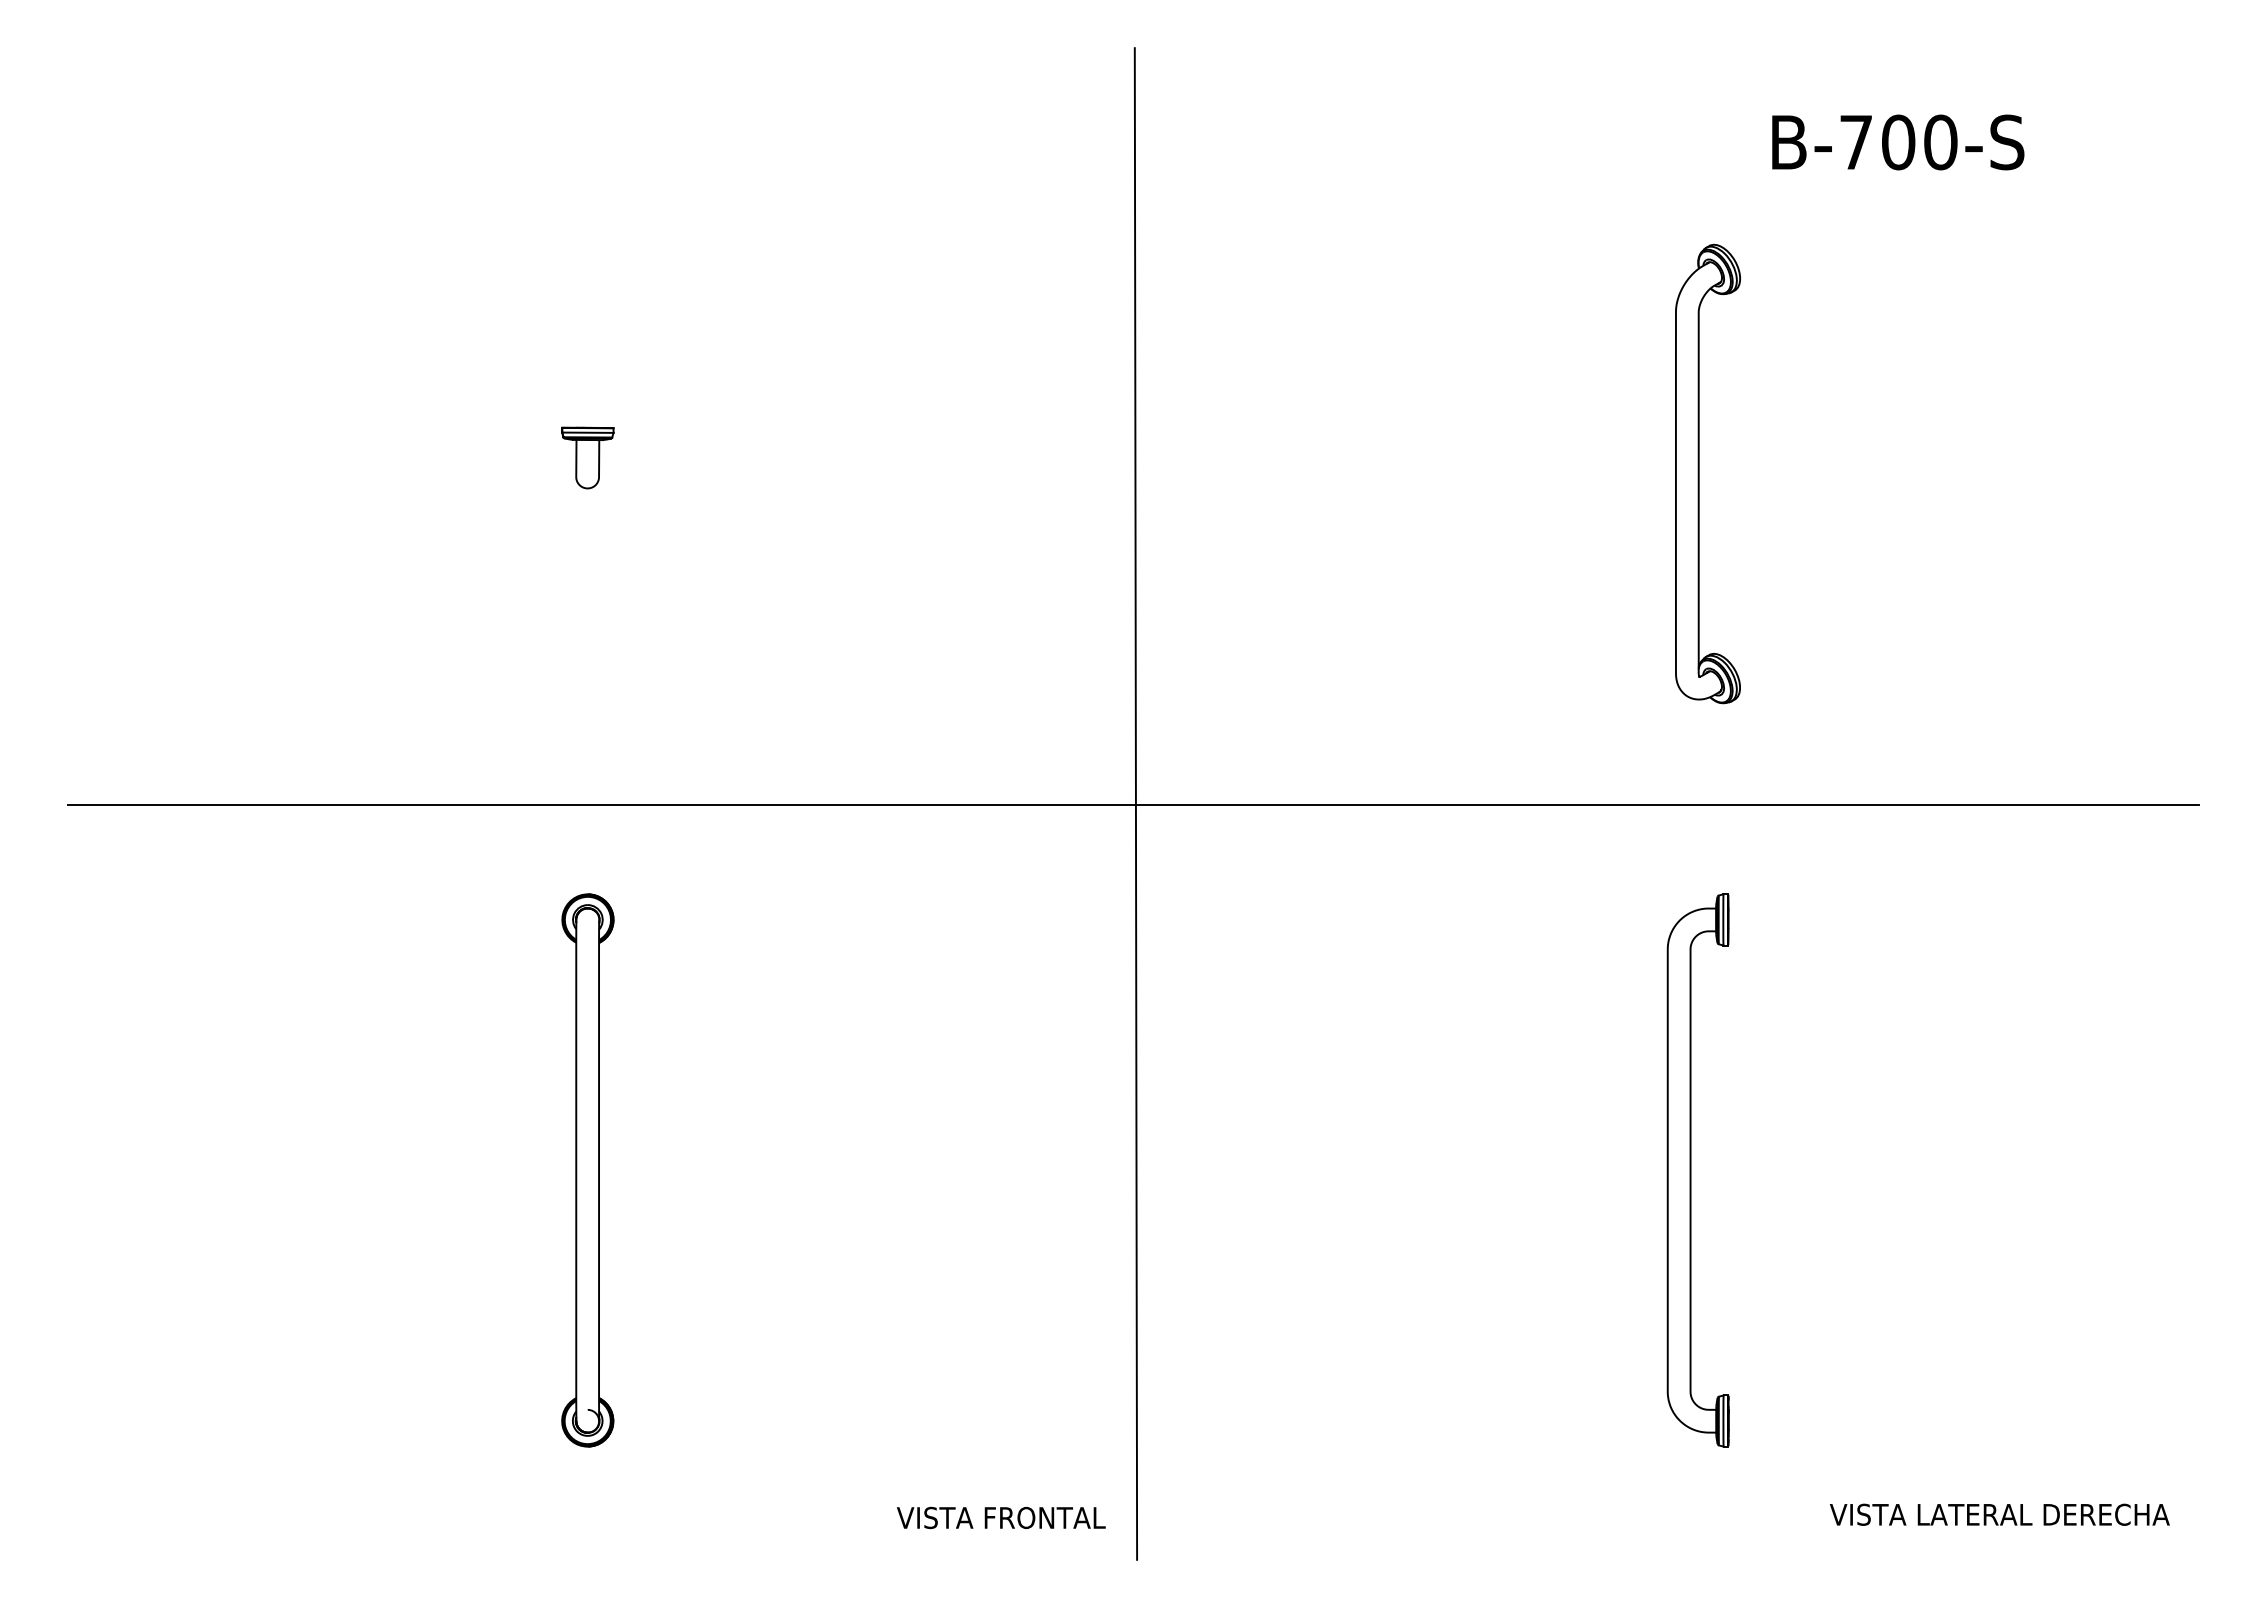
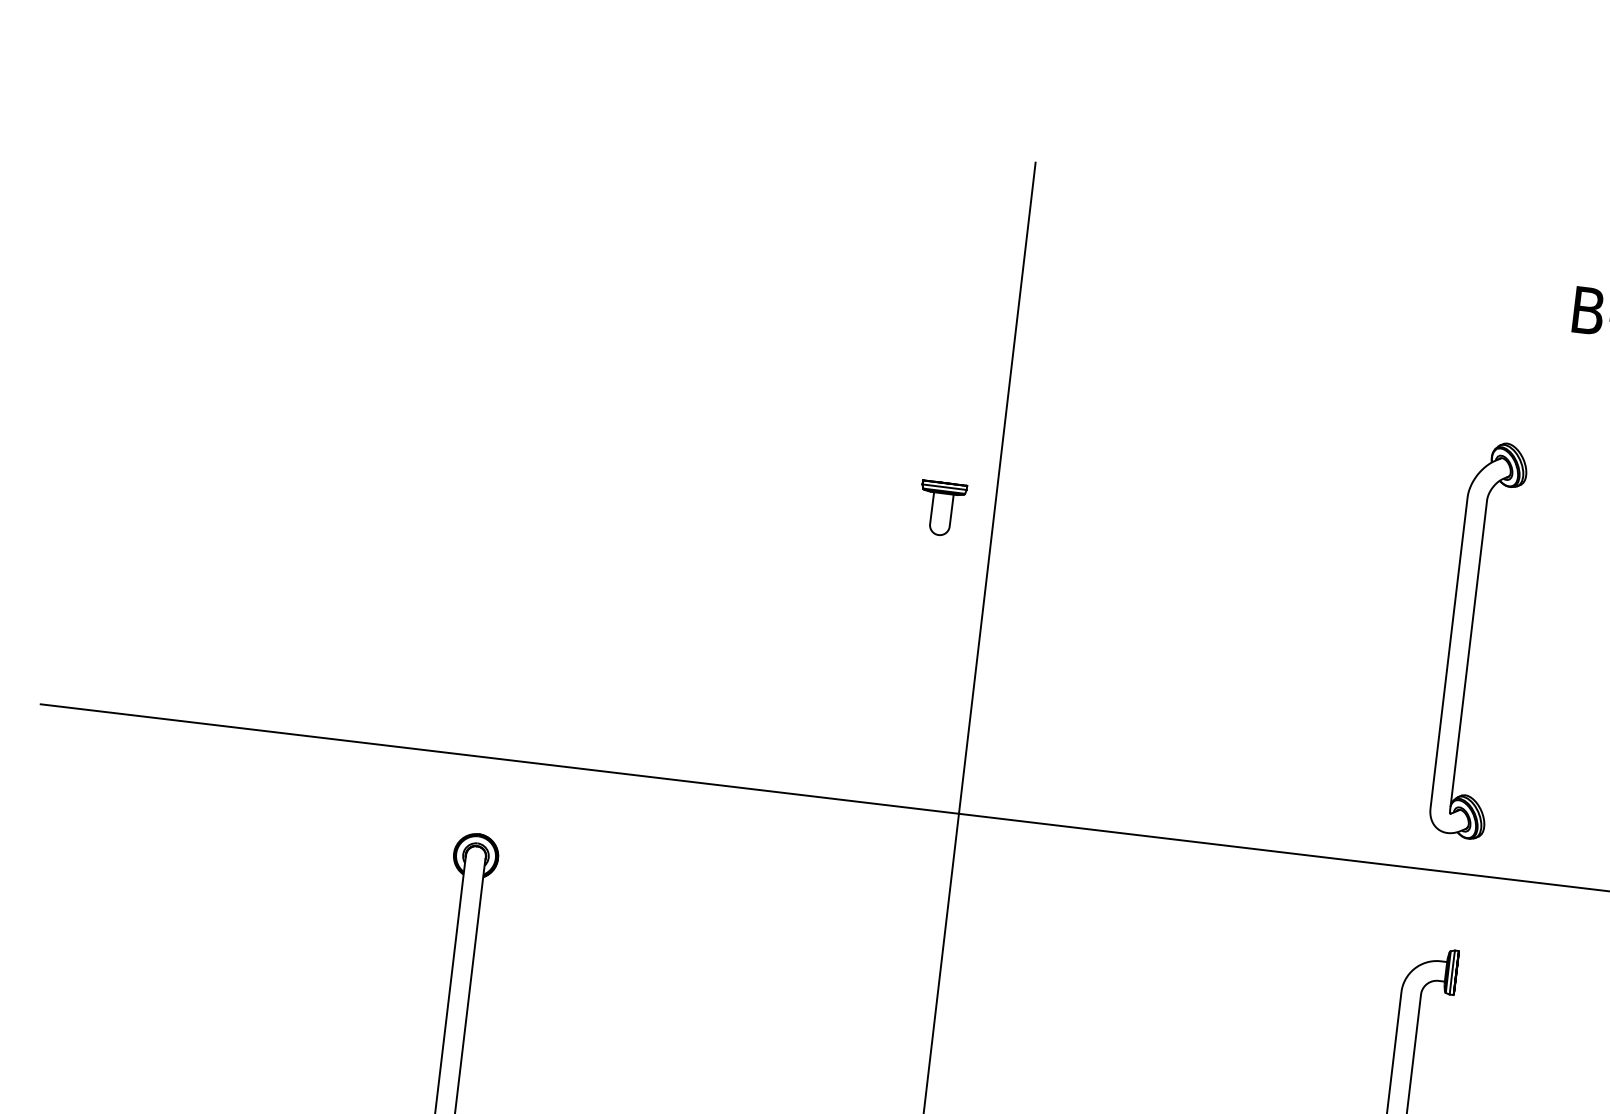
part: (587, 457) -> (941, 508), moved
part: (1699, 473) -> (1471, 638), moved

